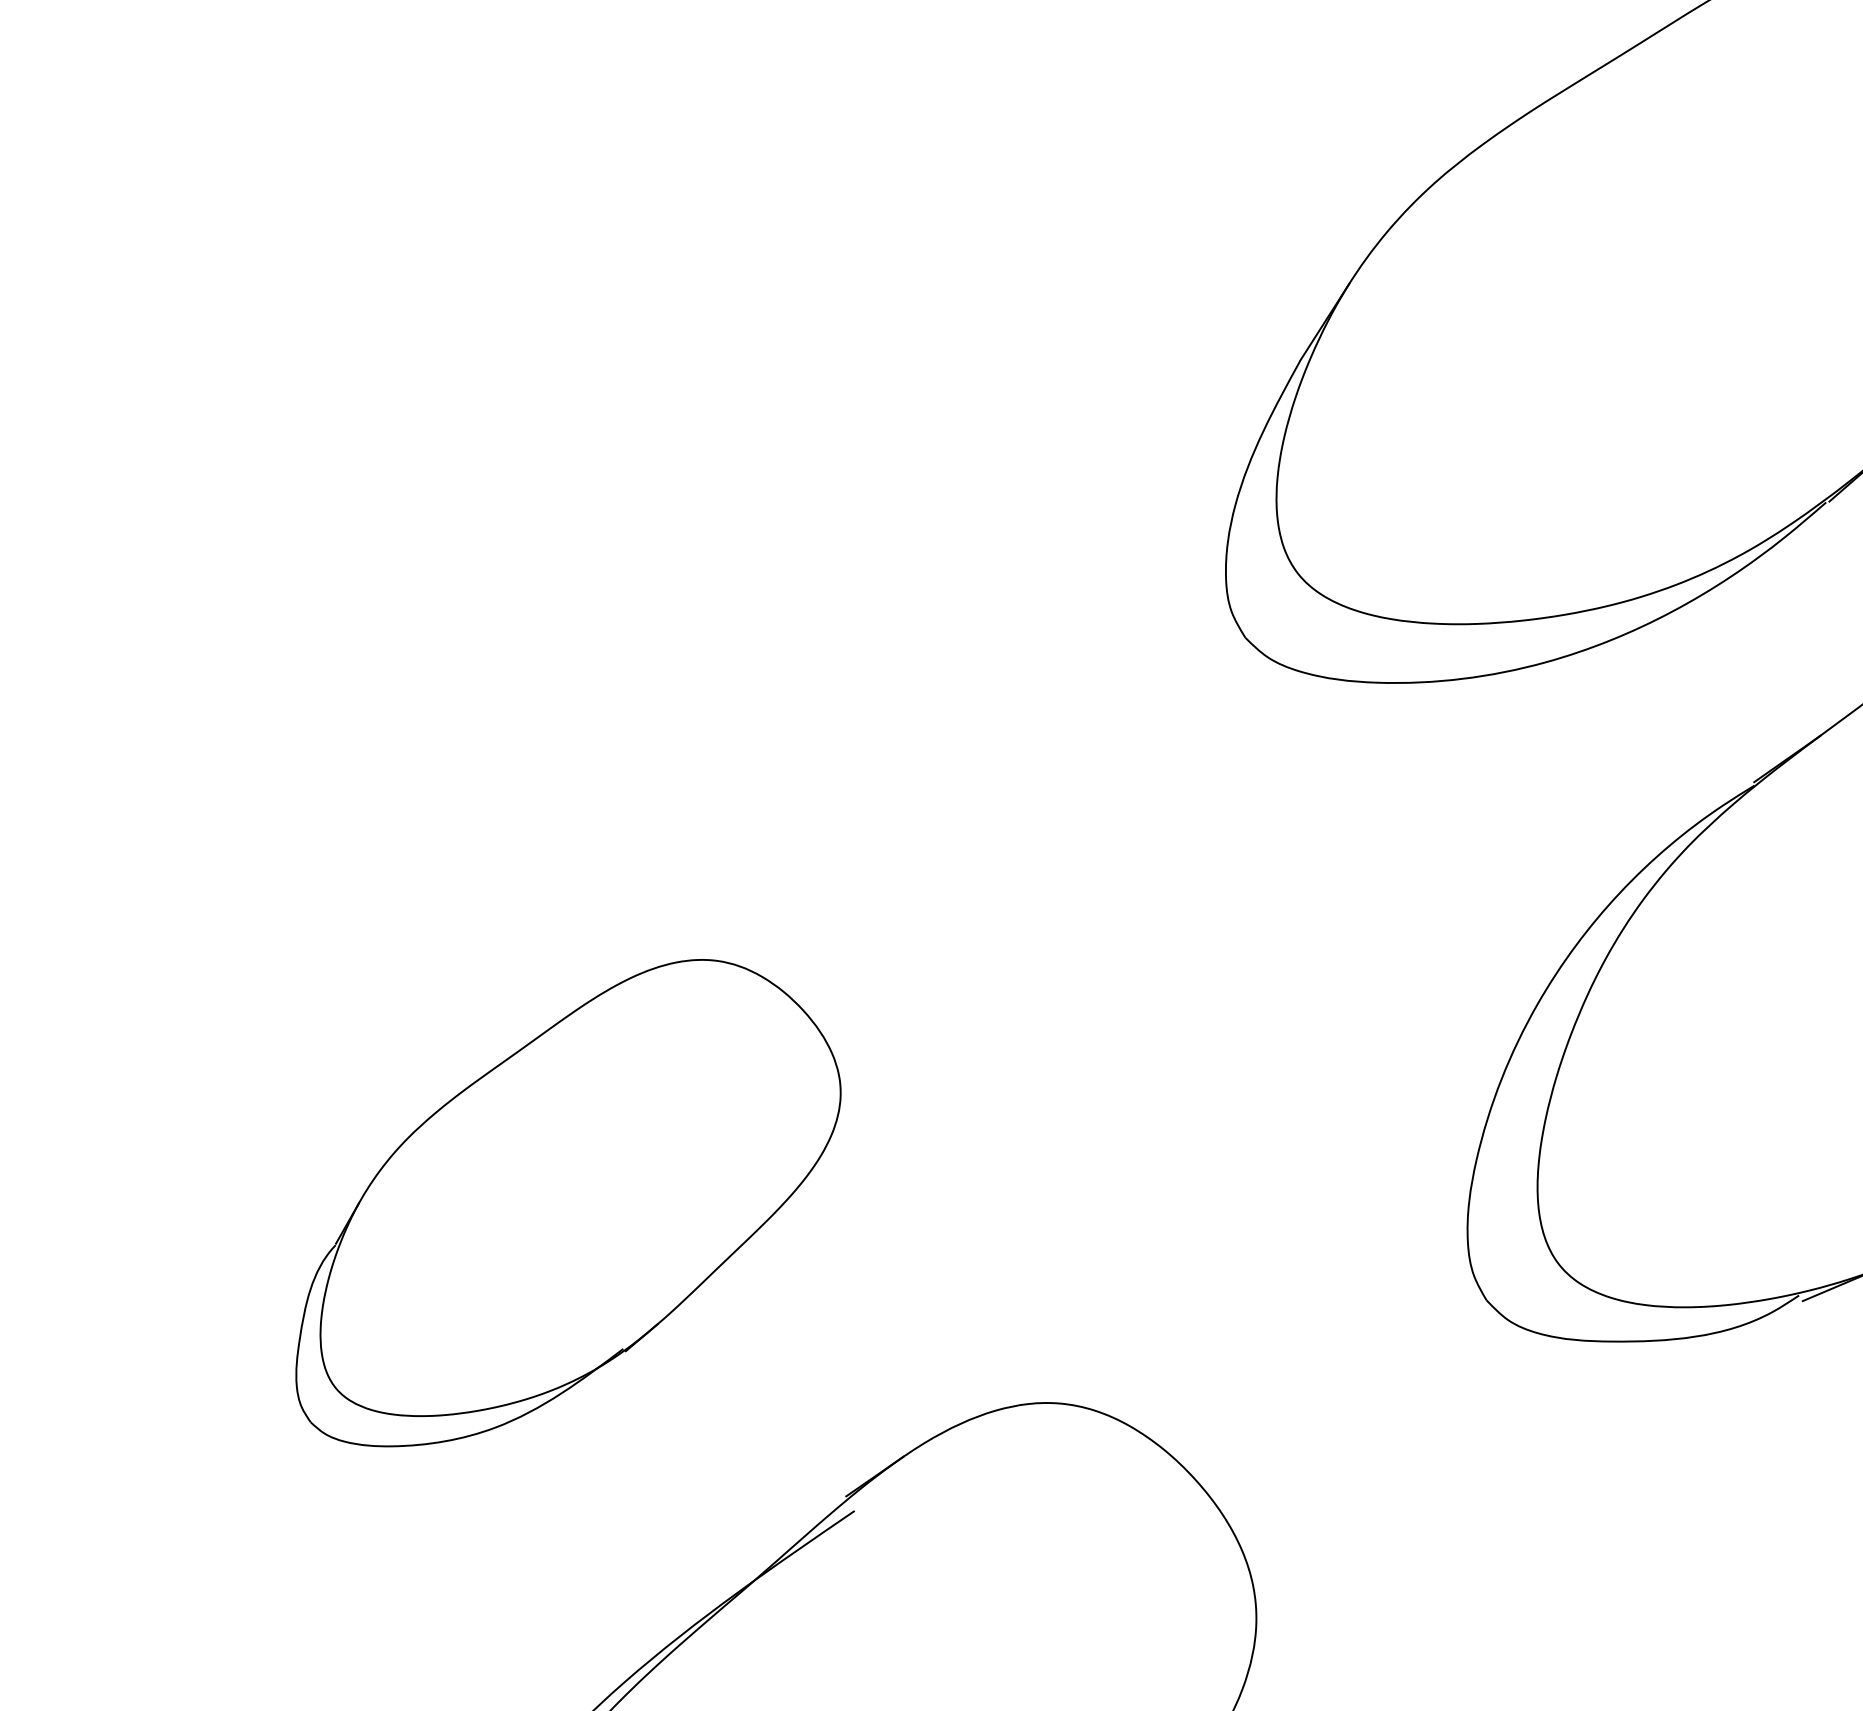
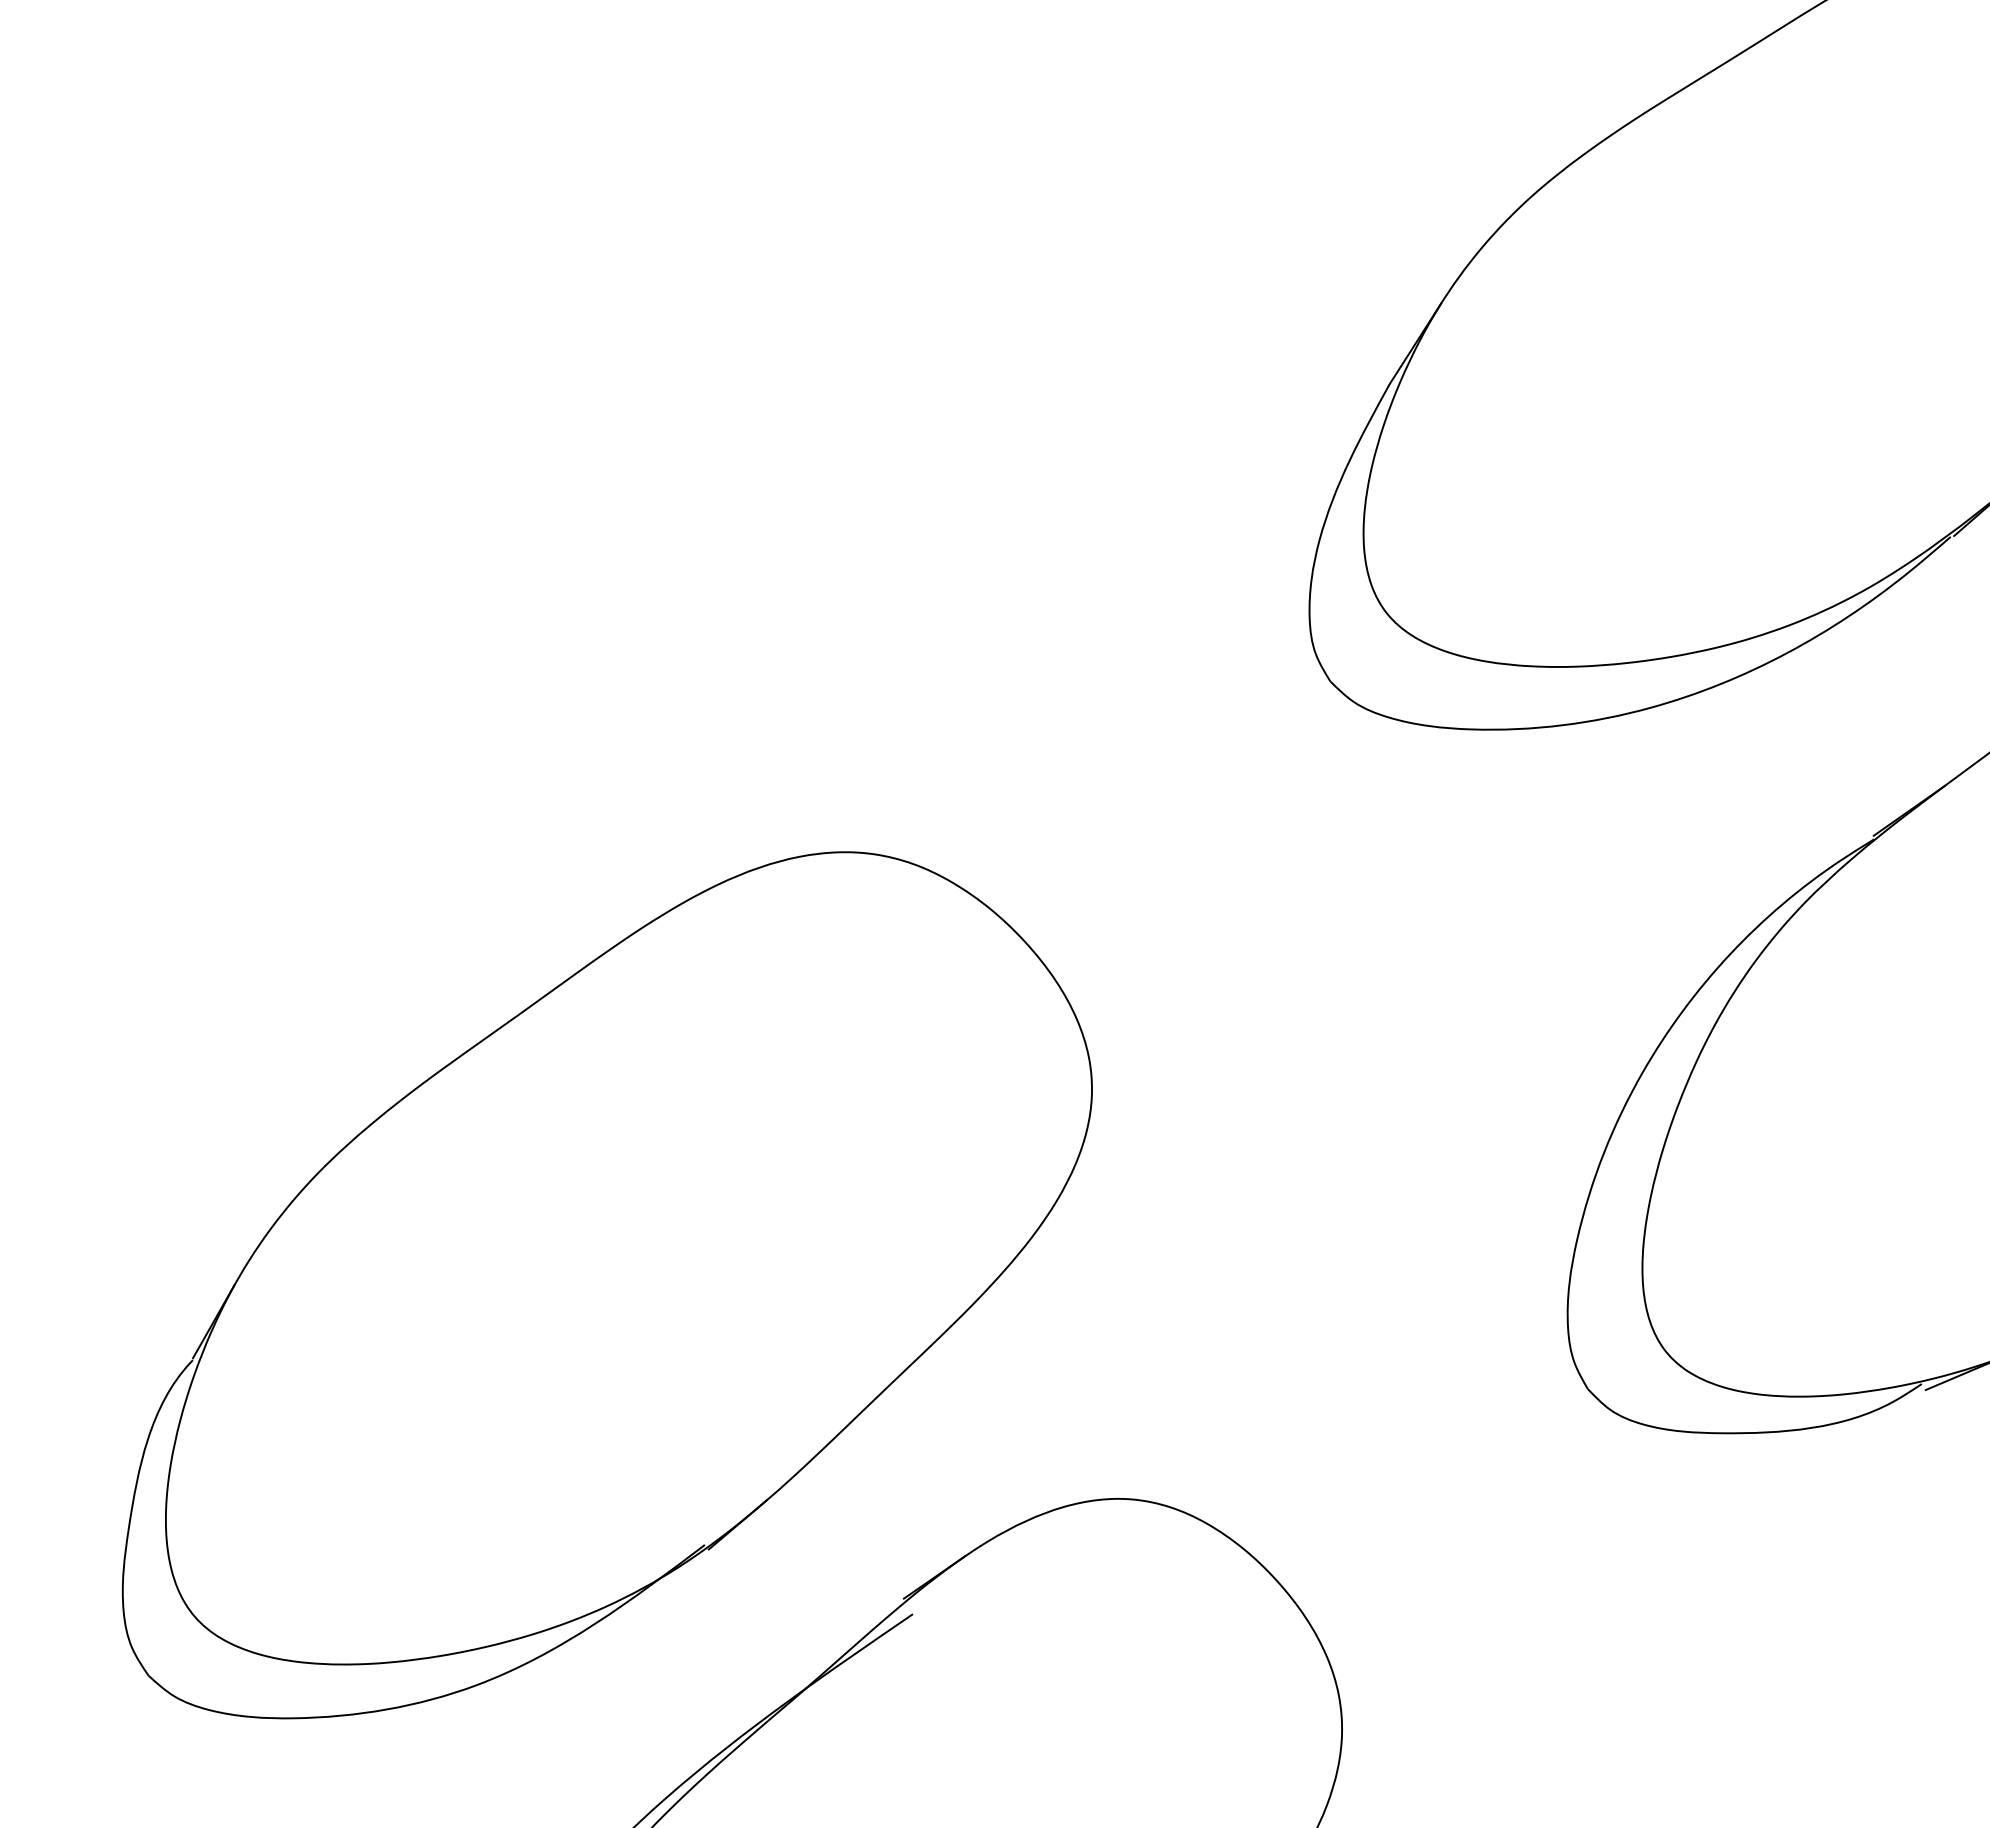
part: (567, 1203) -> (606, 1285), size x1.67

